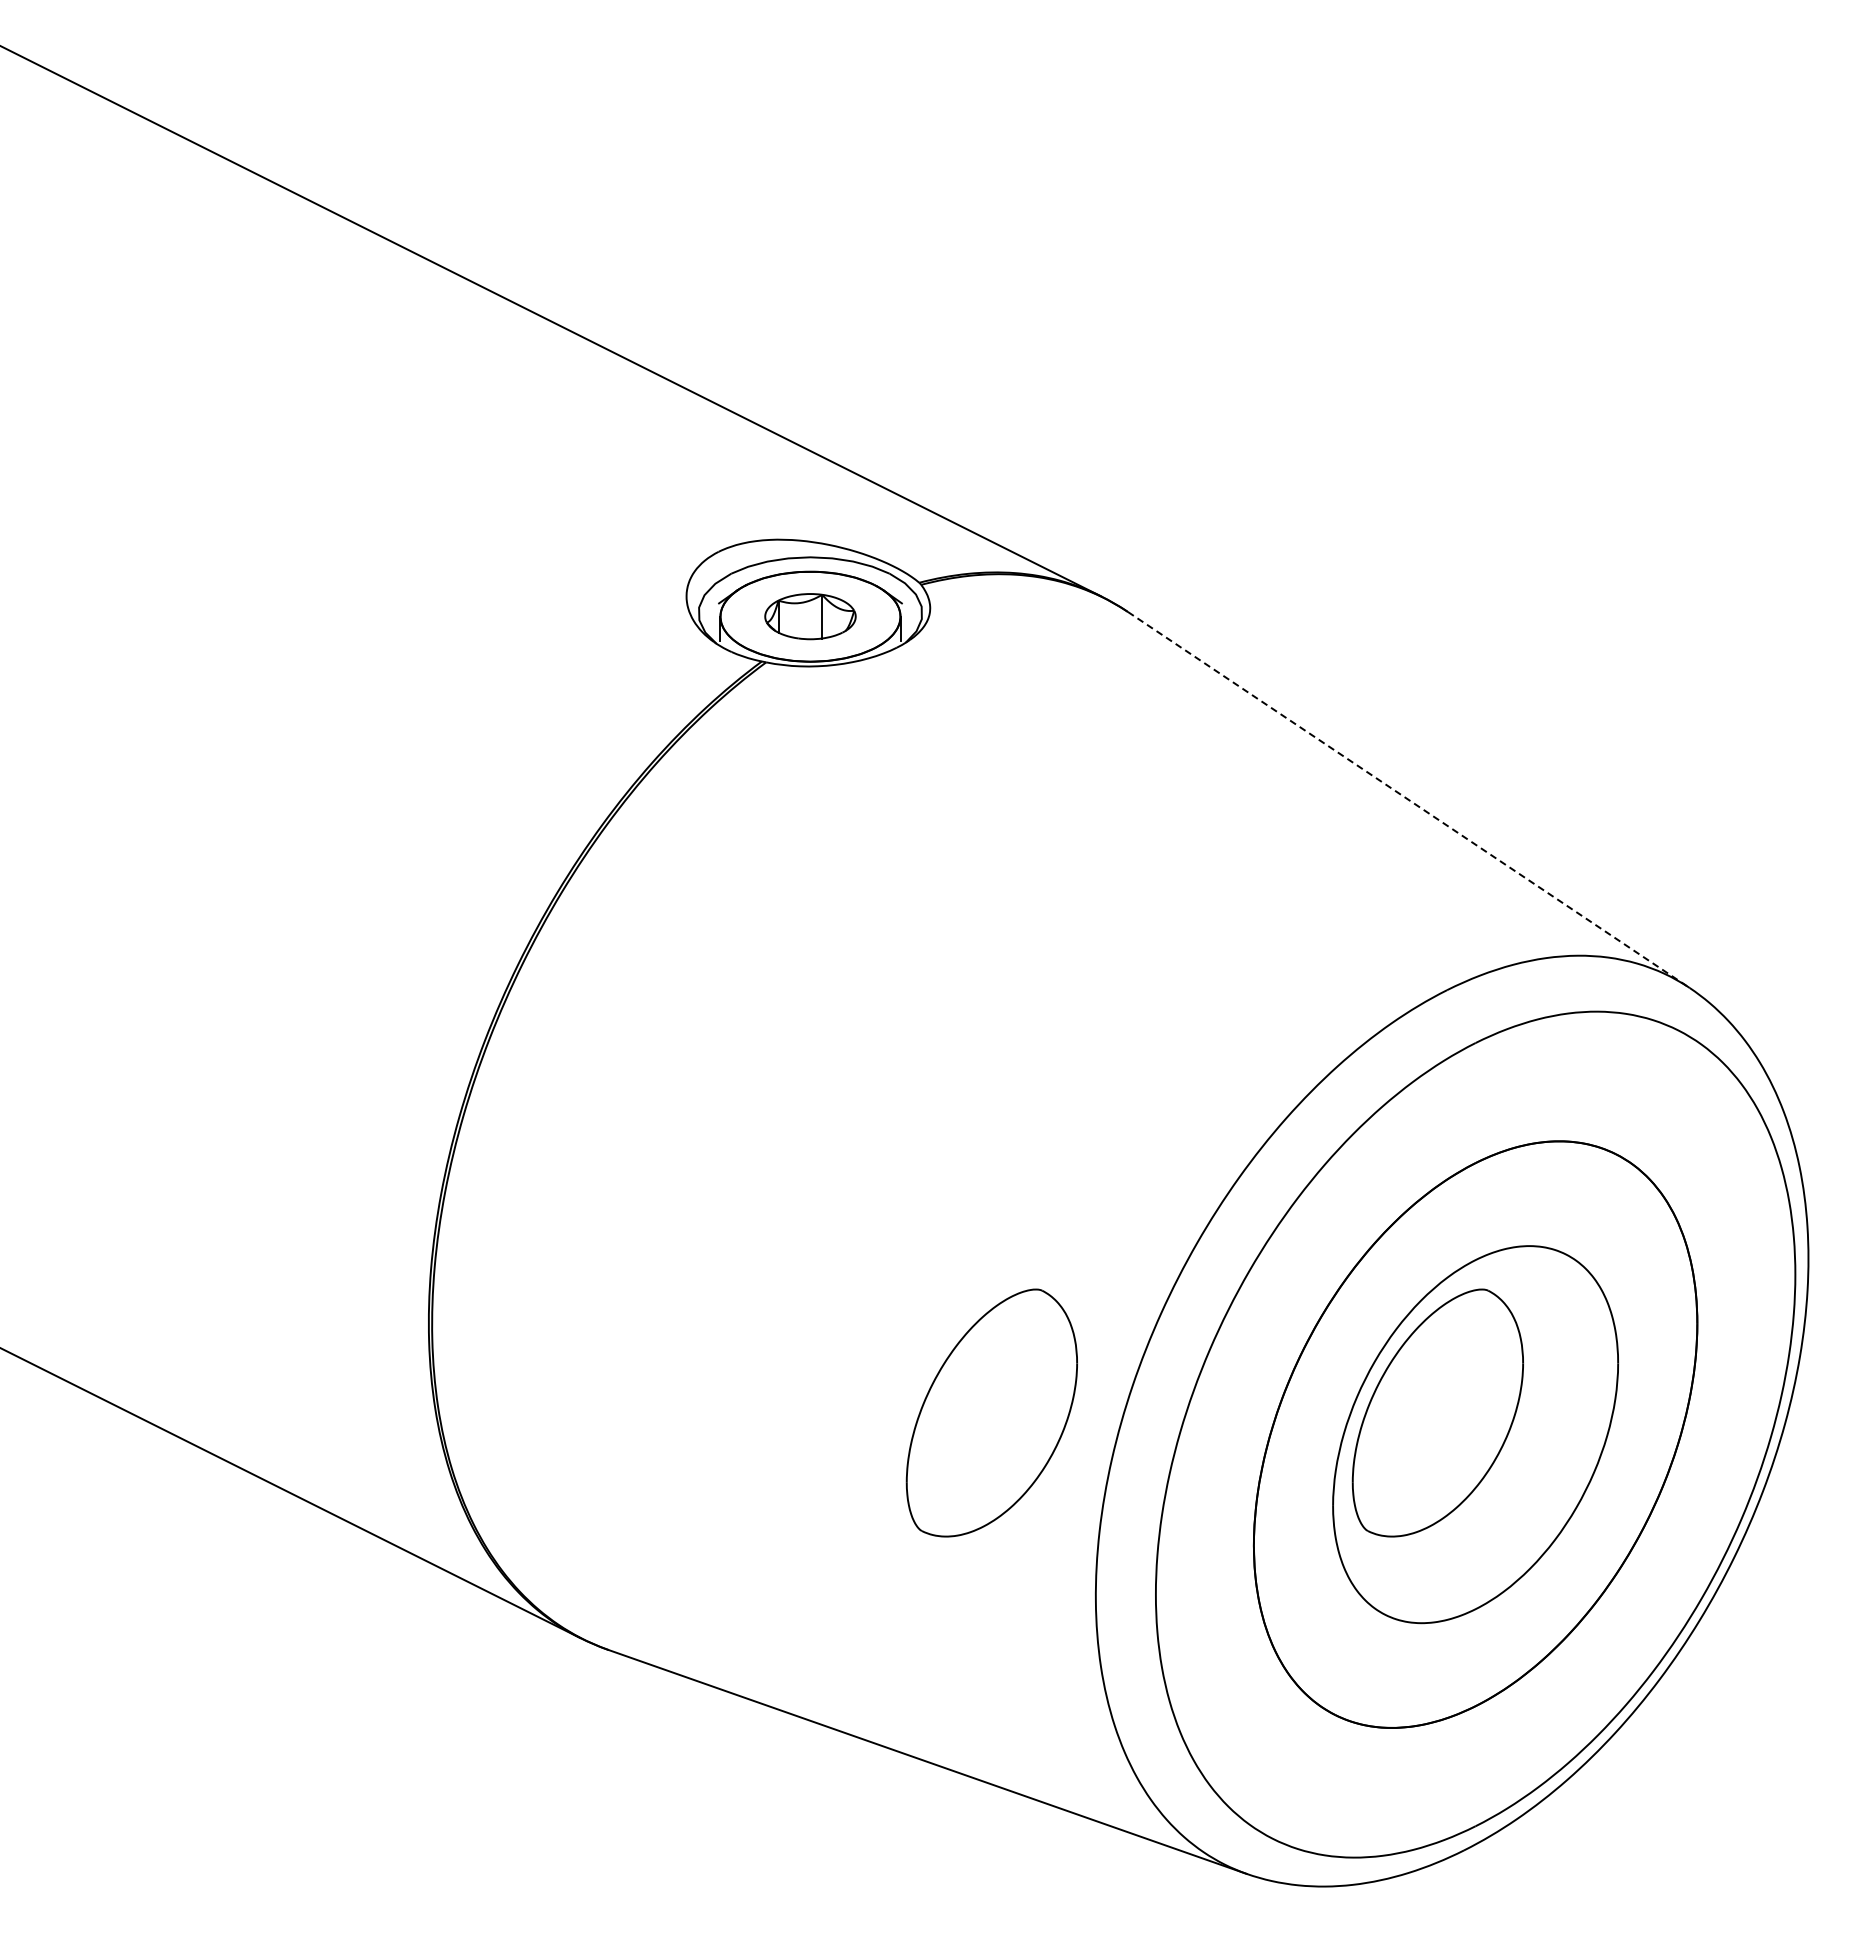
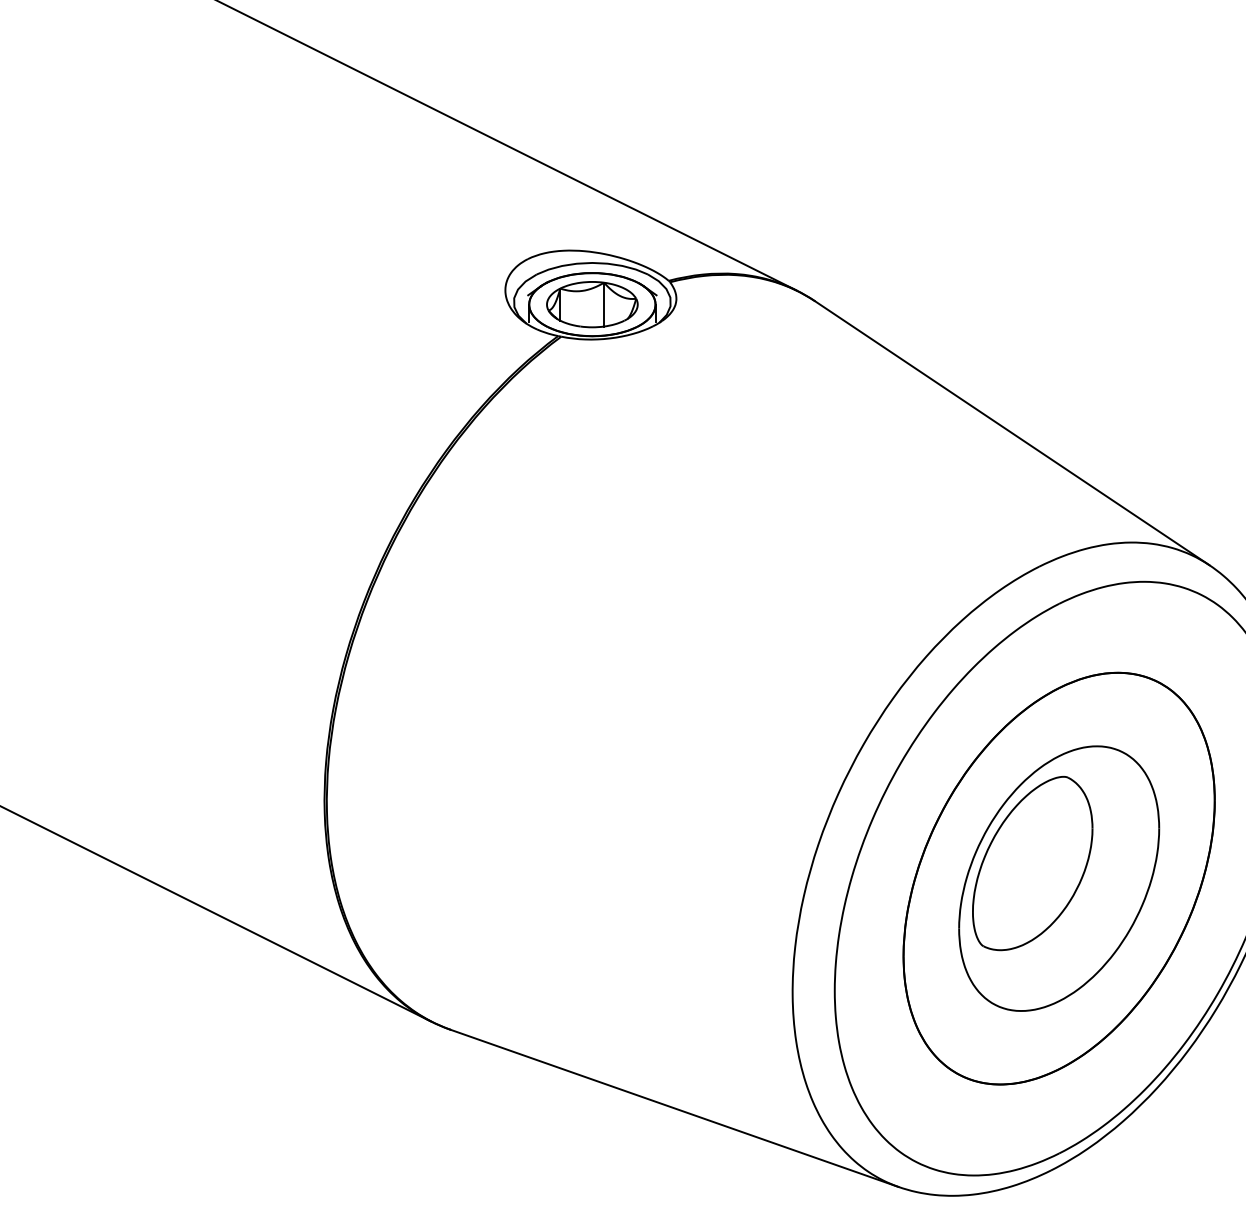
part: (810, 616) -> (592, 304), size x1.43
line: (1408, 799) -> (1012, 432), dashed -> solid
part: (991, 1412) -> (719, 863), removed

